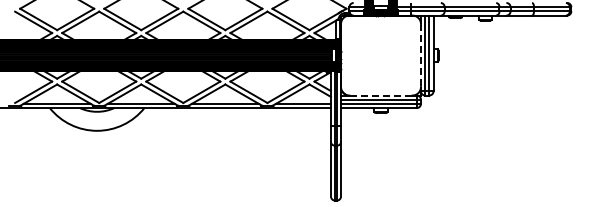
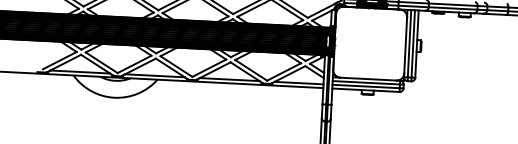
line: (420, 55) -> (405, 45), dashed -> solid
line: (381, 95) -> (368, 79), dashed -> solid

